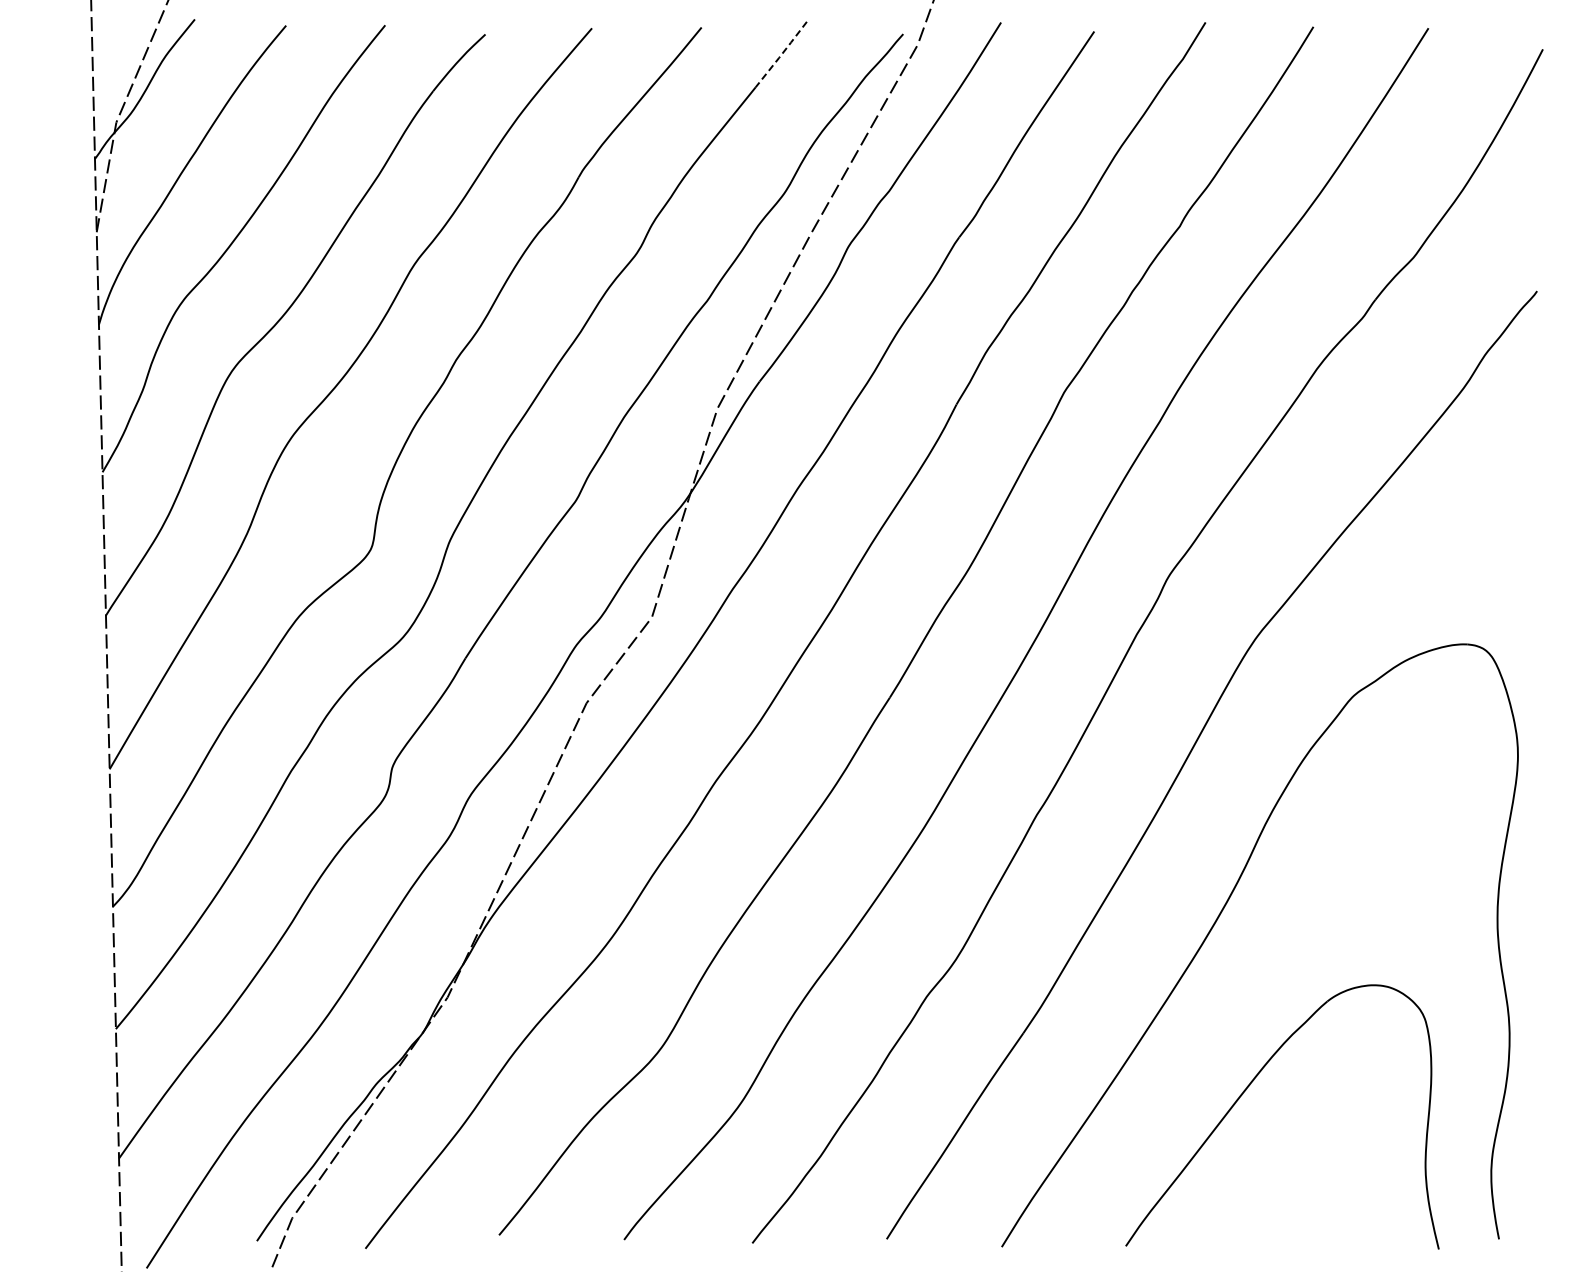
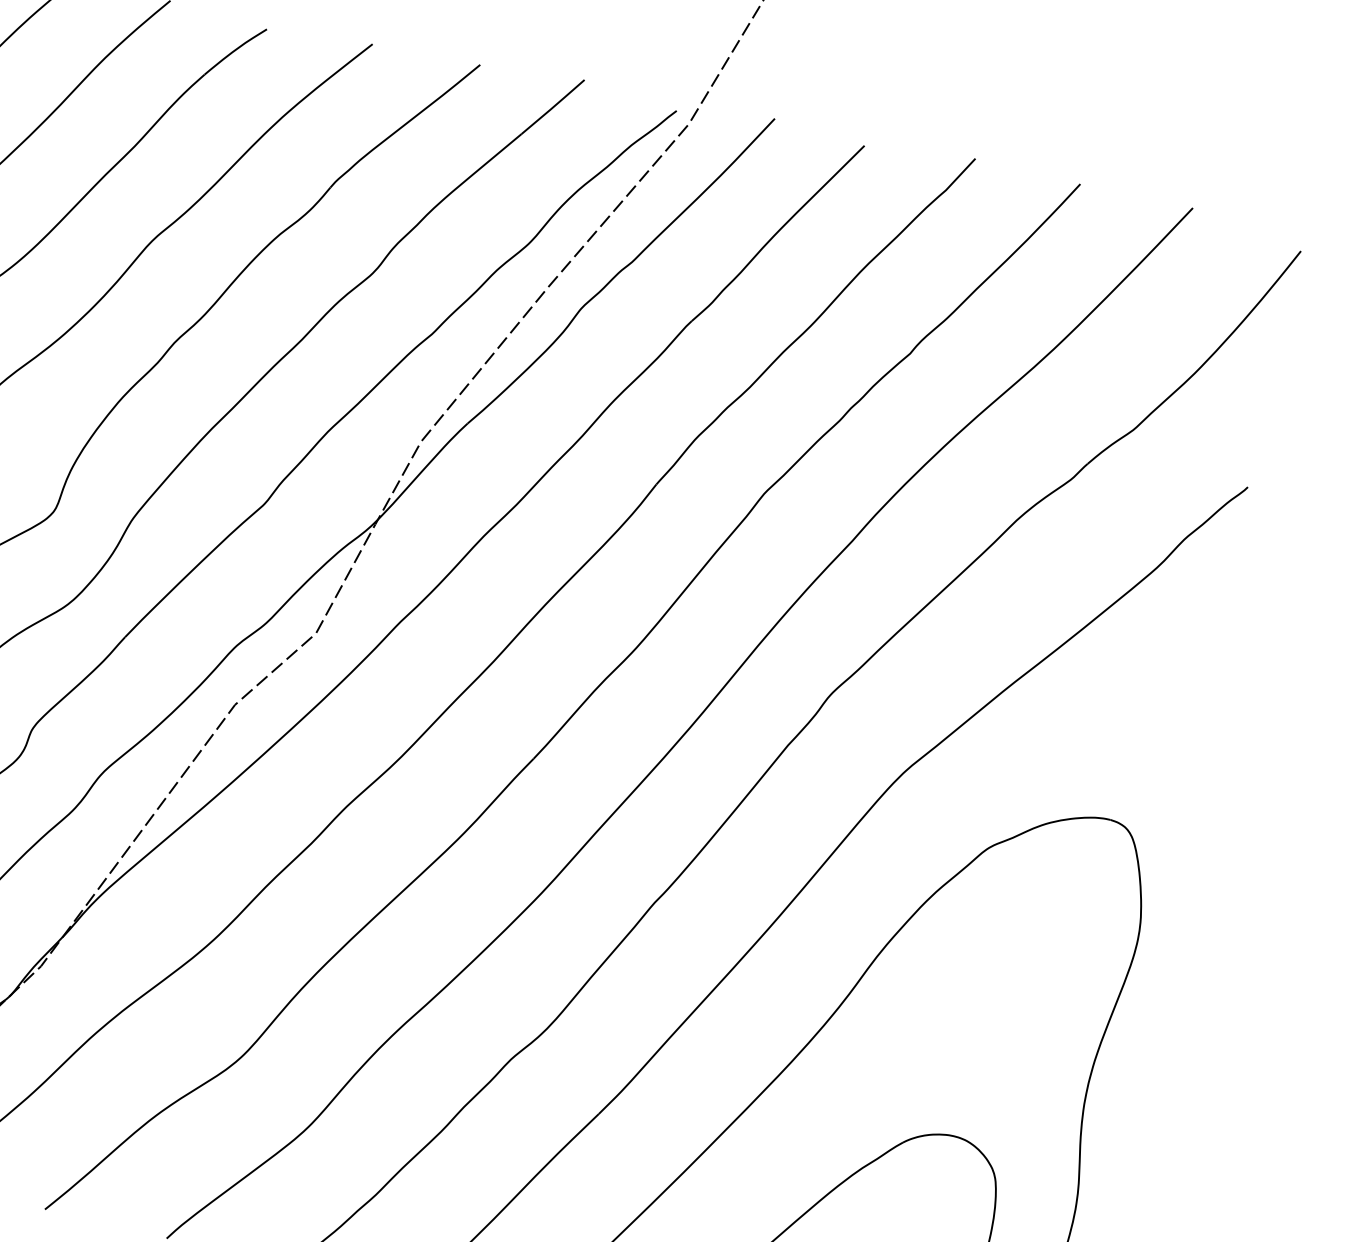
line: (781, 54) -> (553, 106), dashed -> solid

